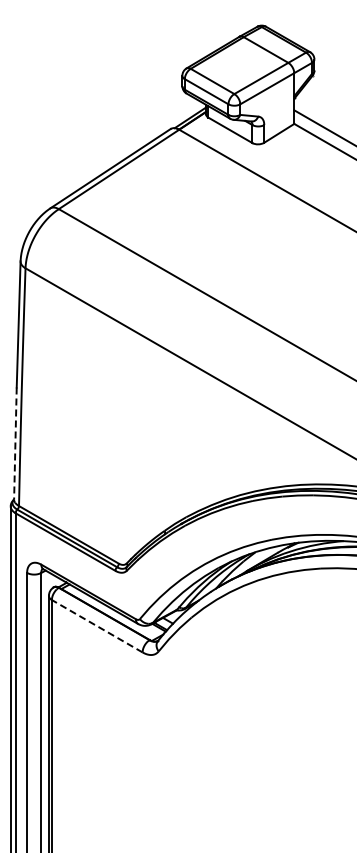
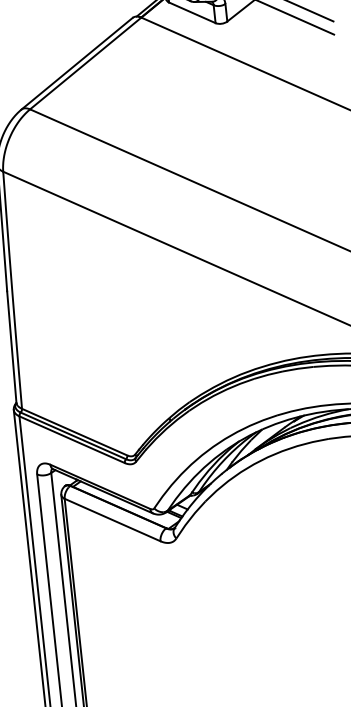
line: (15, 444) -> (11, 348), dashed -> solid
line: (96, 625) -> (111, 519), dashed -> solid

